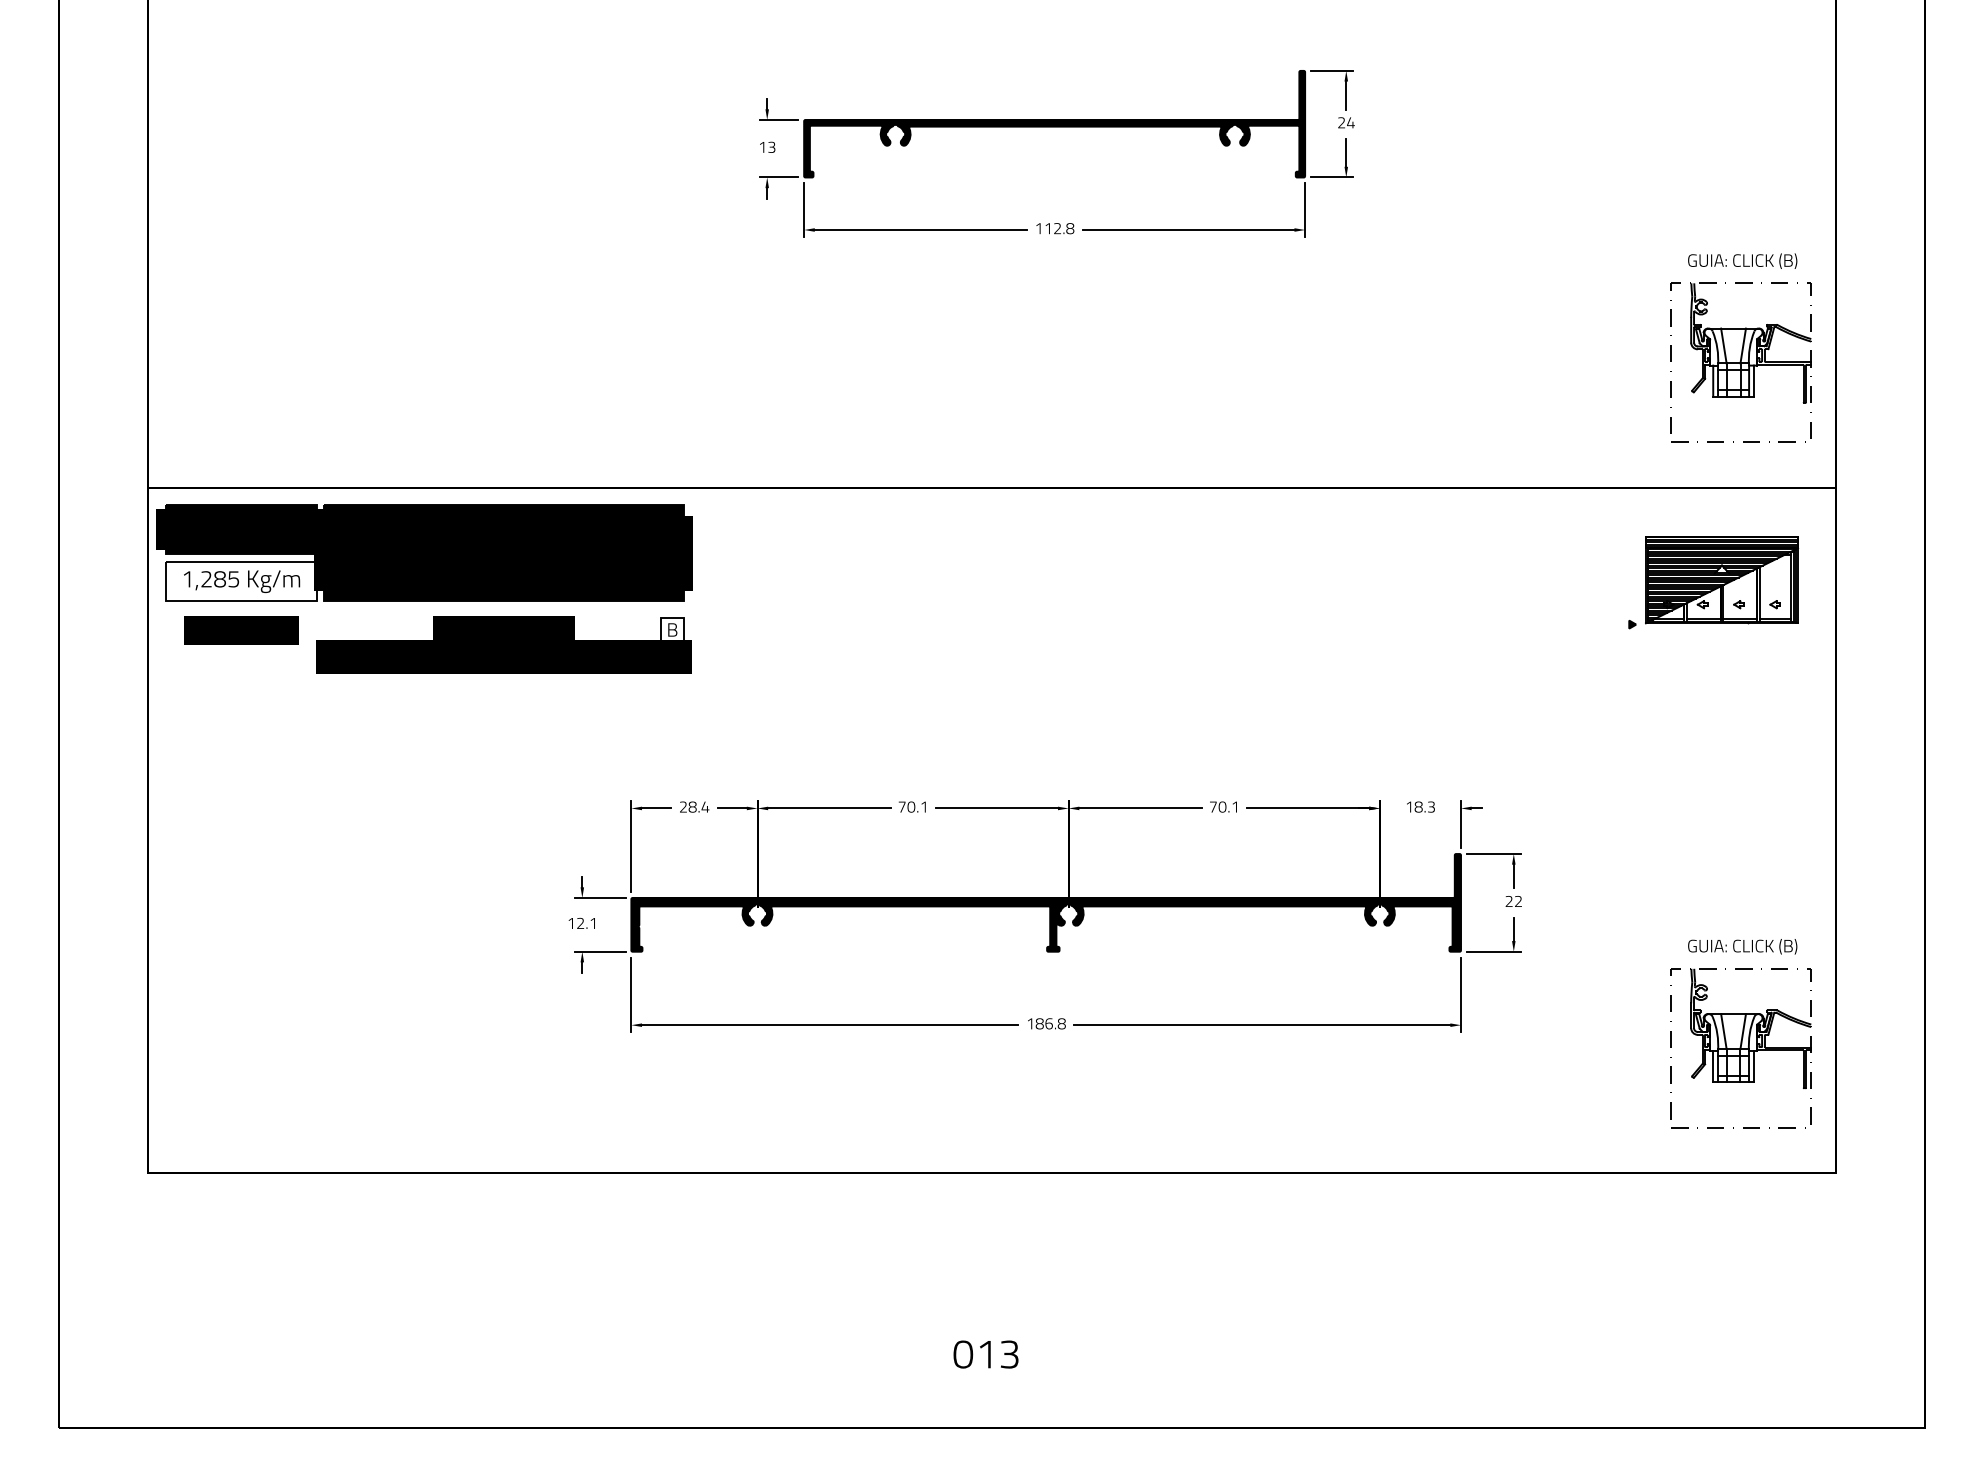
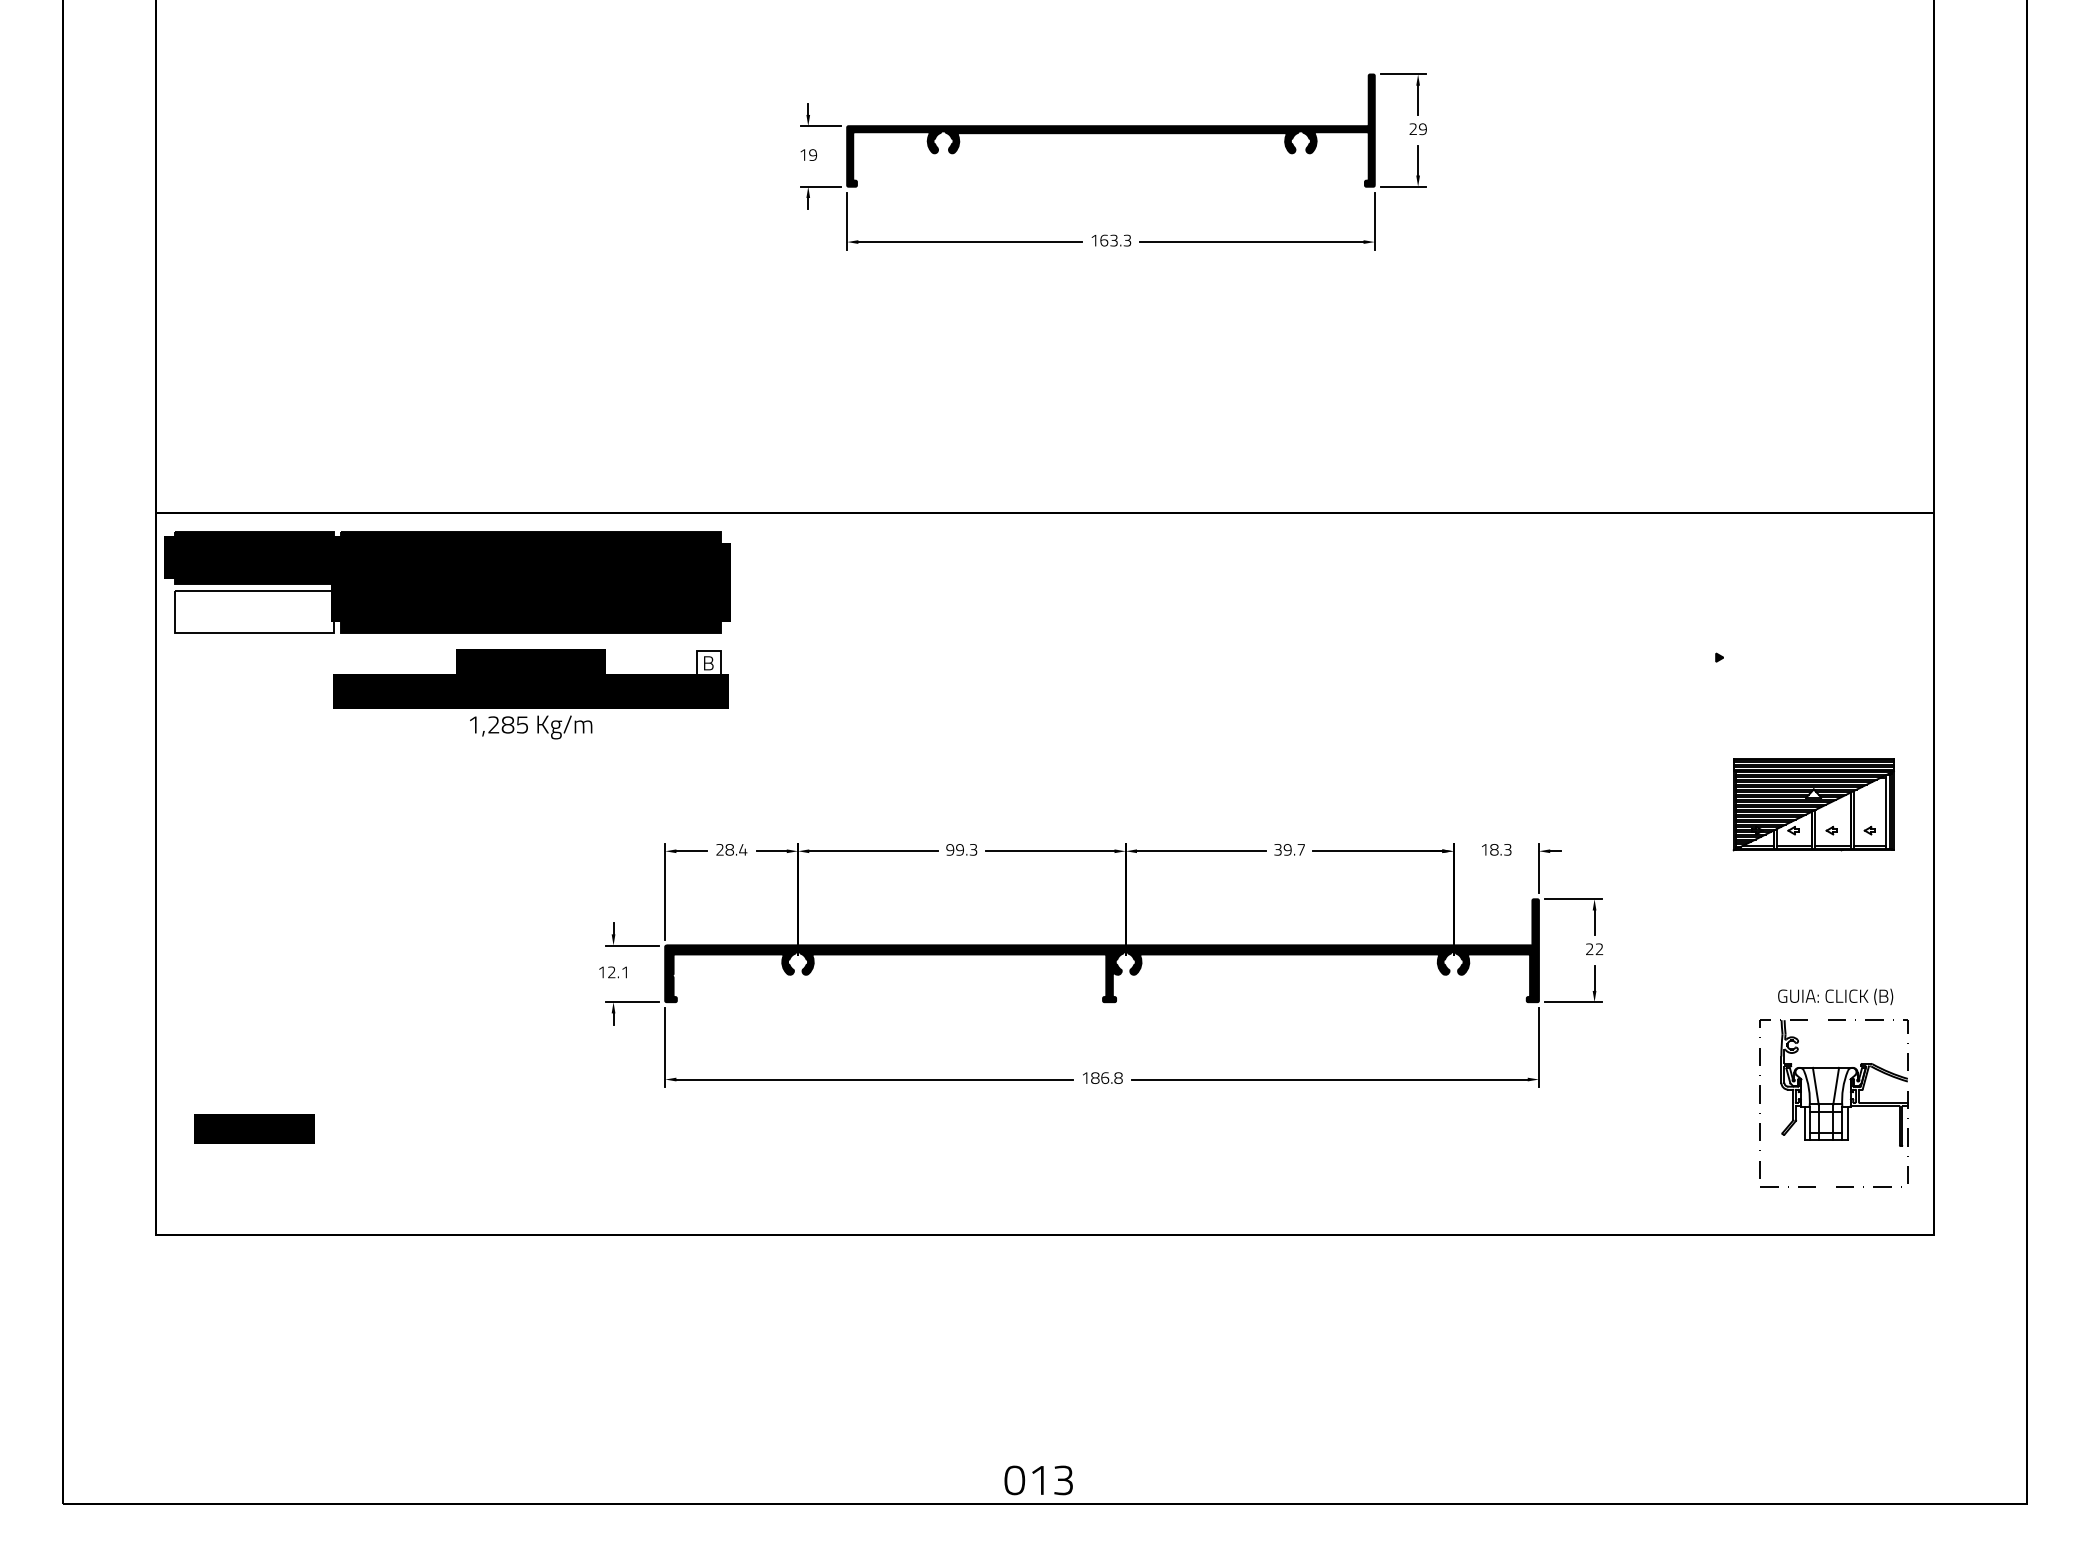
text: (1350, 123) -> (1422, 129), 24 -> 29
text: (772, 146) -> (813, 154), 13 -> 19
text: (1058, 228) -> (1115, 240), 112.8 -> 163.3
part: (1740, 348) -> (1833, 366), removed
part: (1721, 579) -> (1813, 804), moved
text: (242, 581) -> (531, 727), moved
text: (241, 630) -> (254, 1128), moved
text: (912, 806) -> (961, 849), 70.1 -> 99.3
text: (1224, 806) -> (1289, 849), 70.1 -> 39.7
text: (985, 1354) -> (1038, 1480), moved

